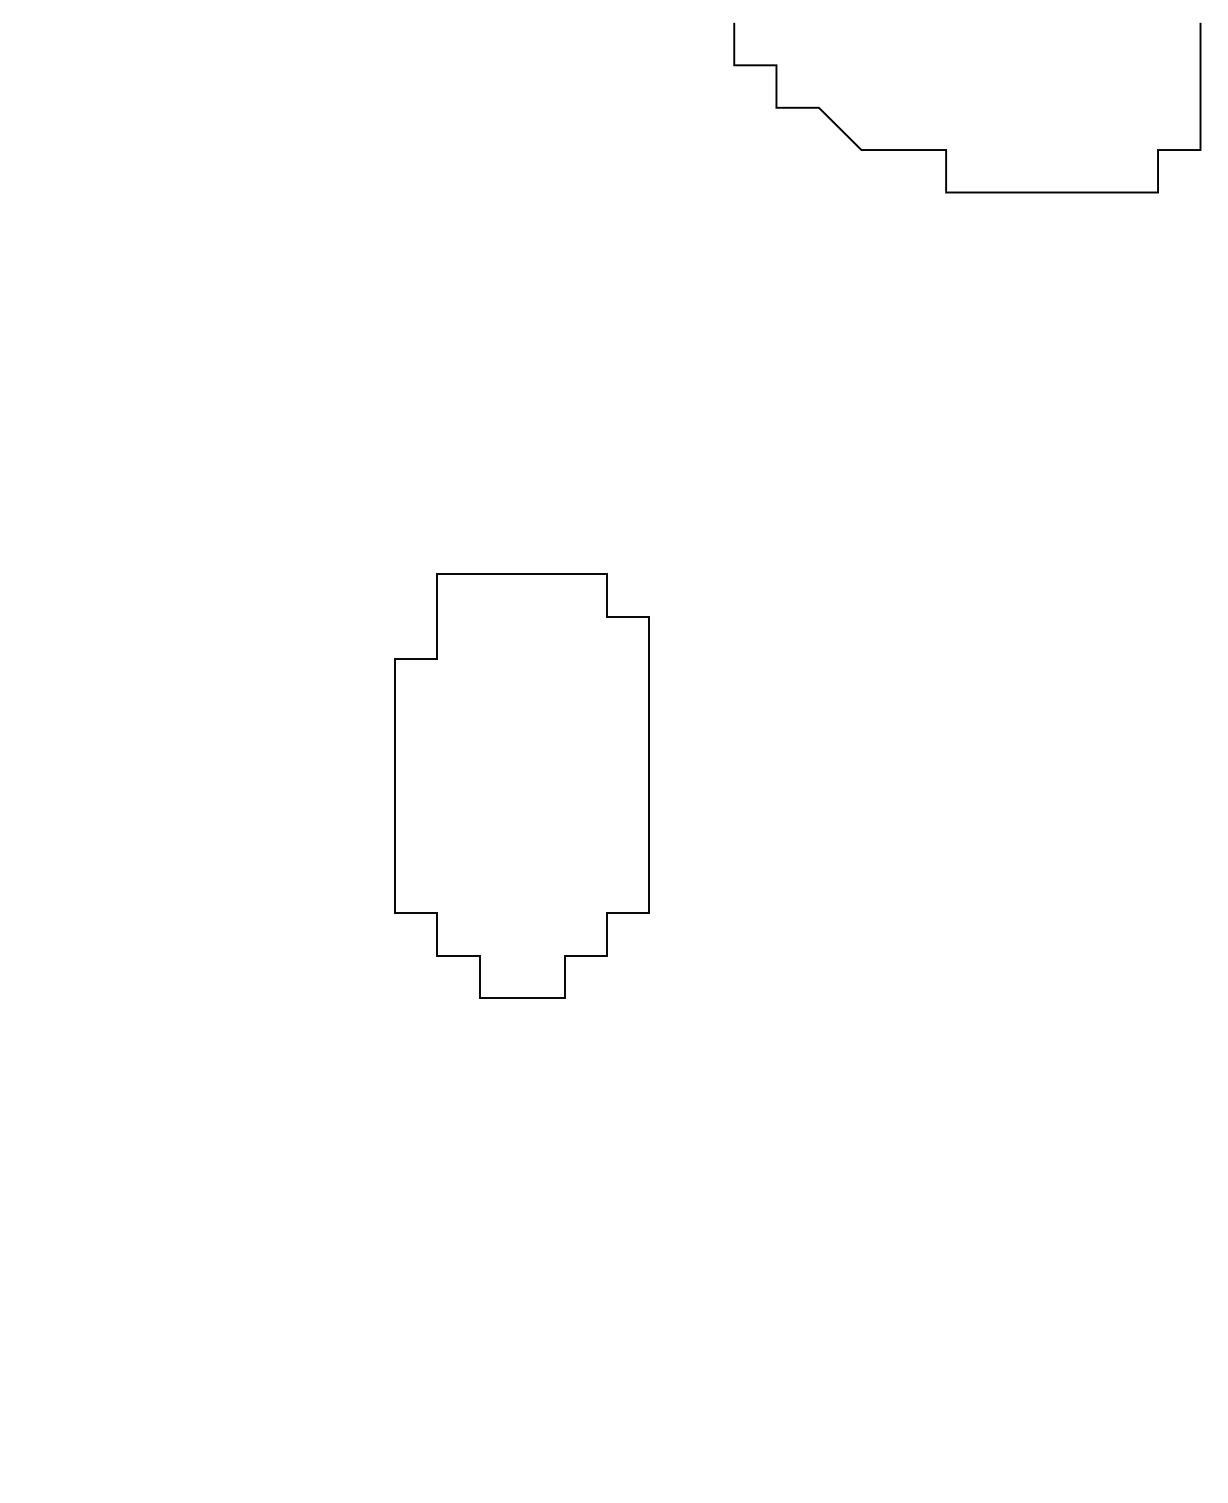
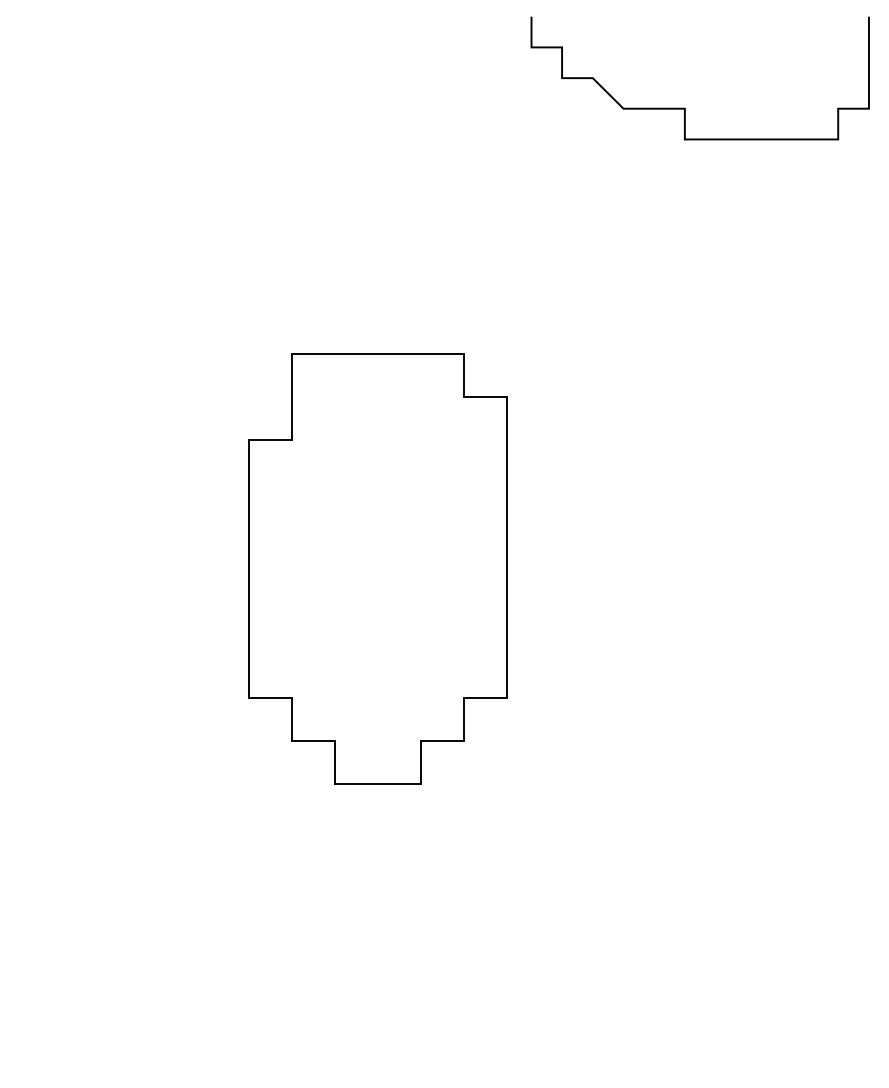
part: (521, 785) -> (377, 568), size x1.4

